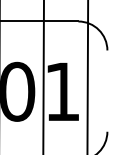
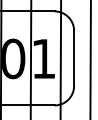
line: (107, 89) -> (74, 57), added

